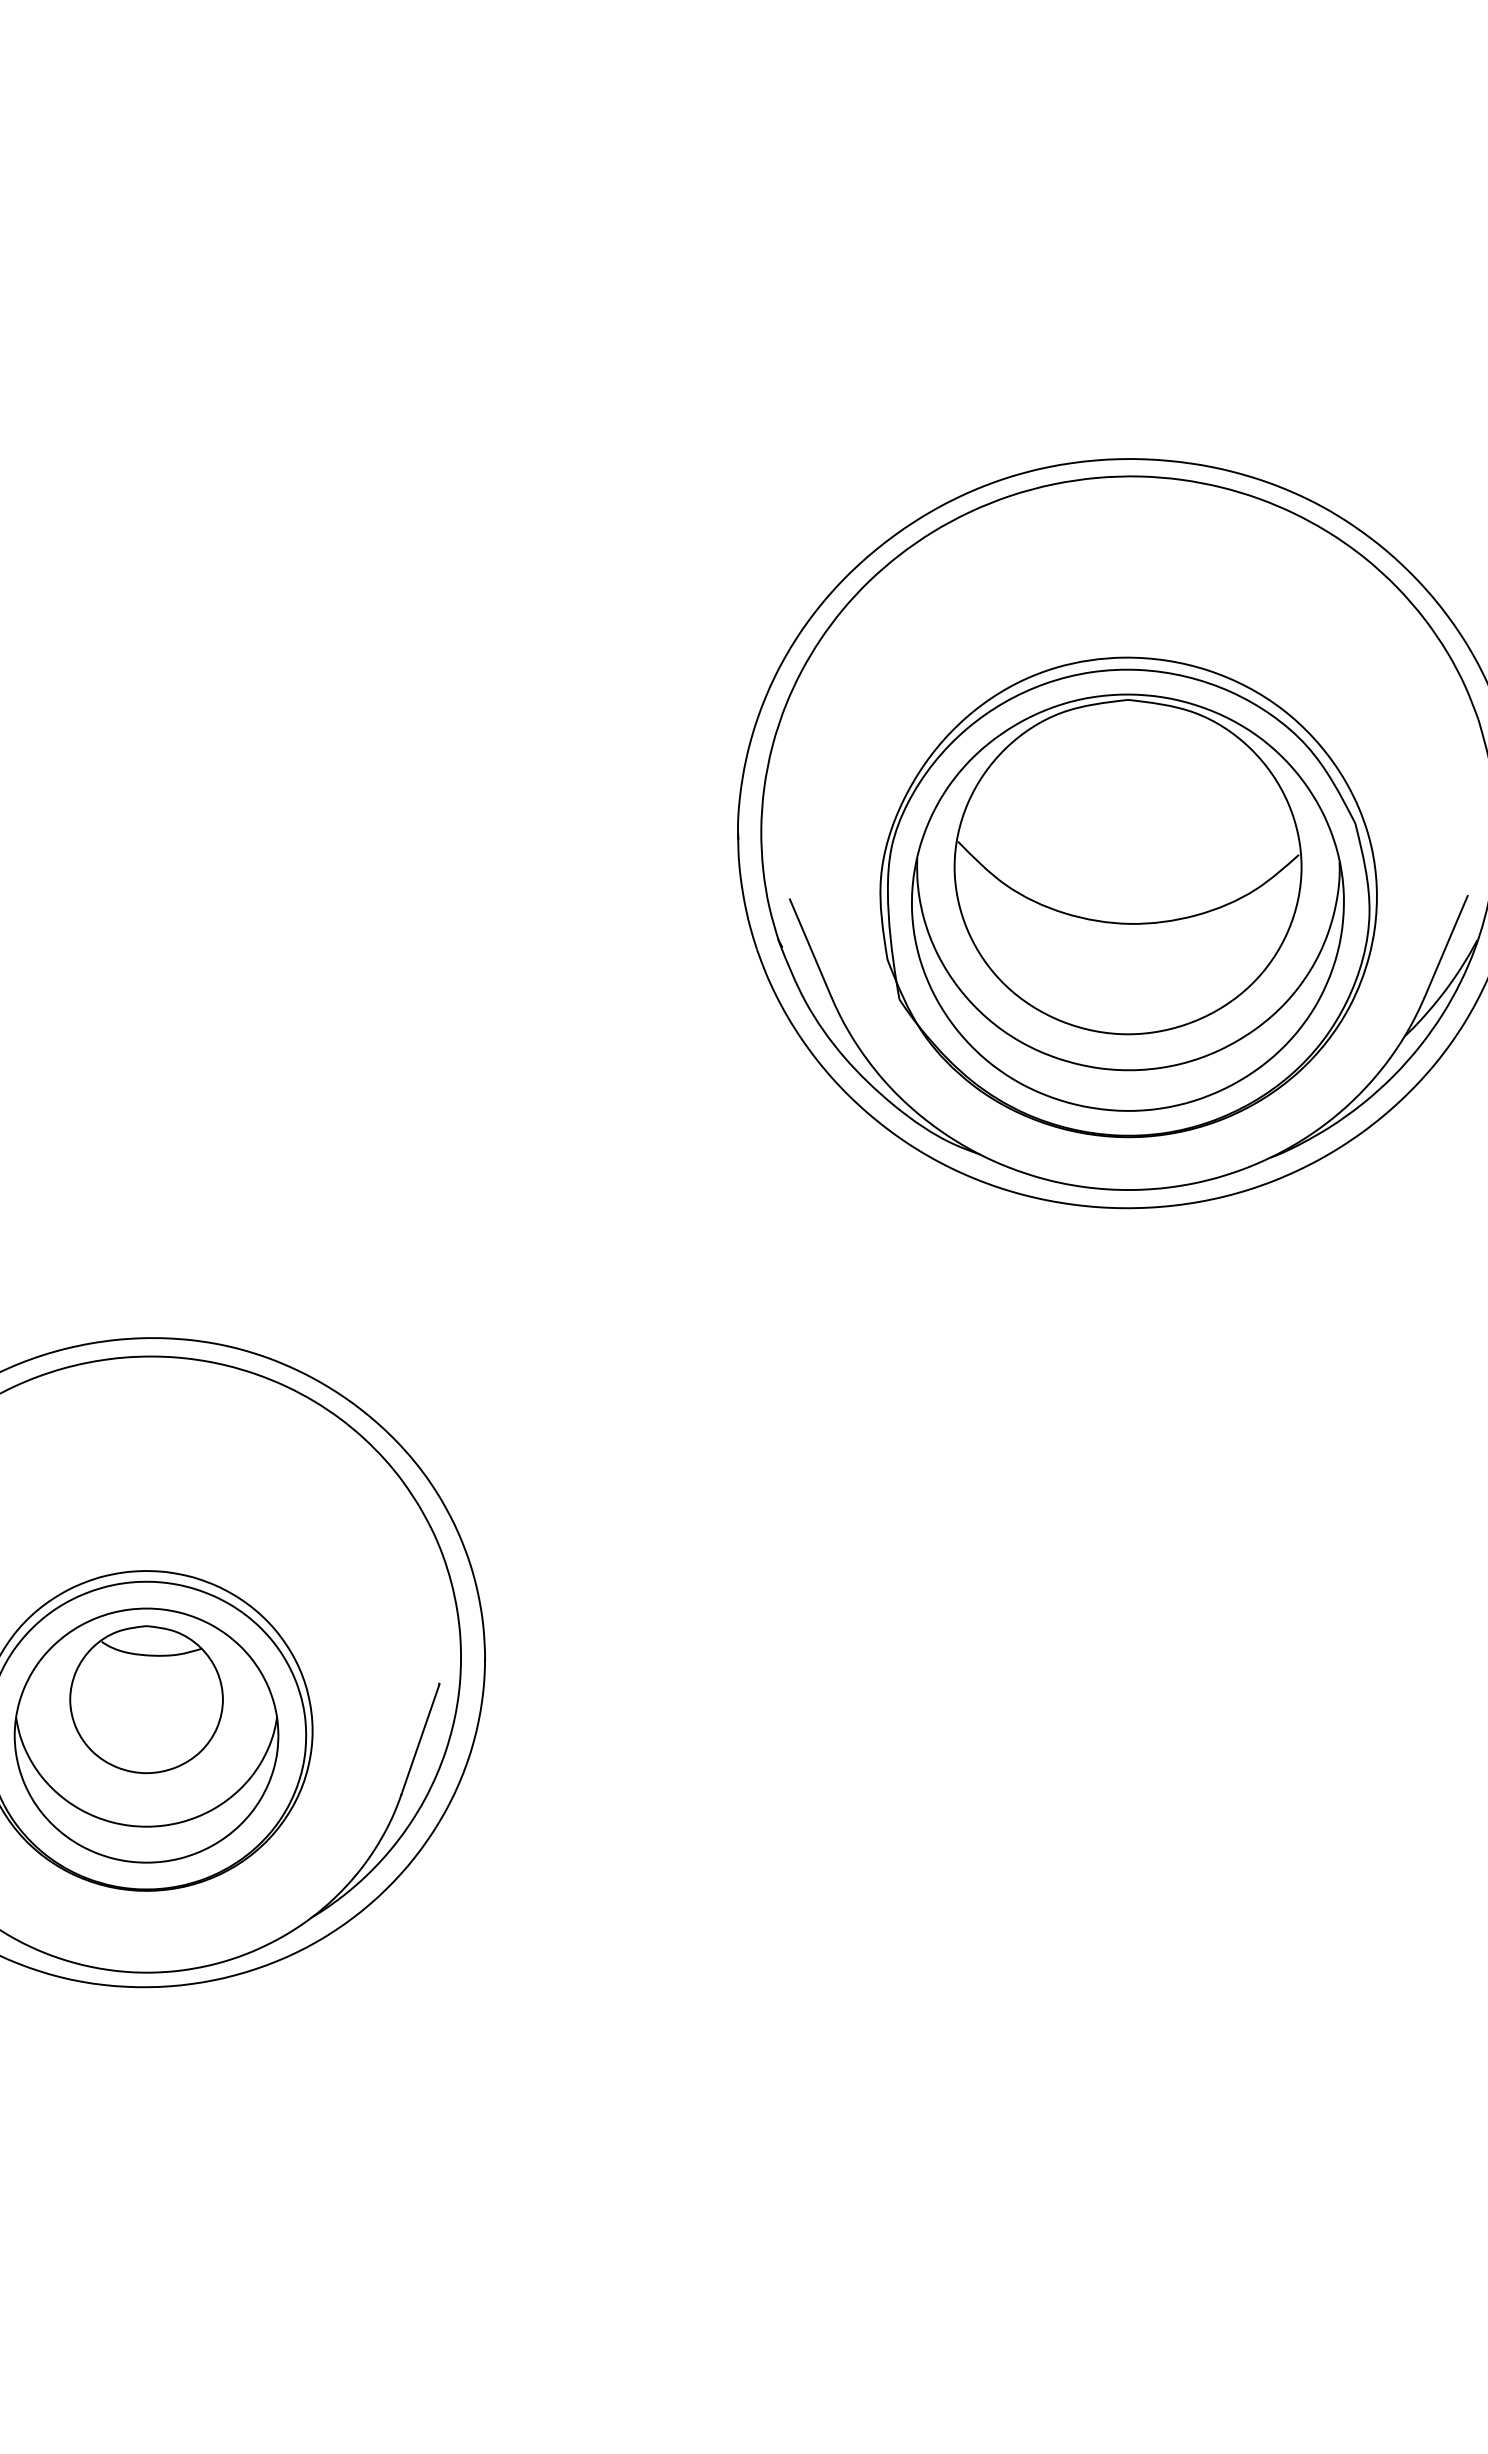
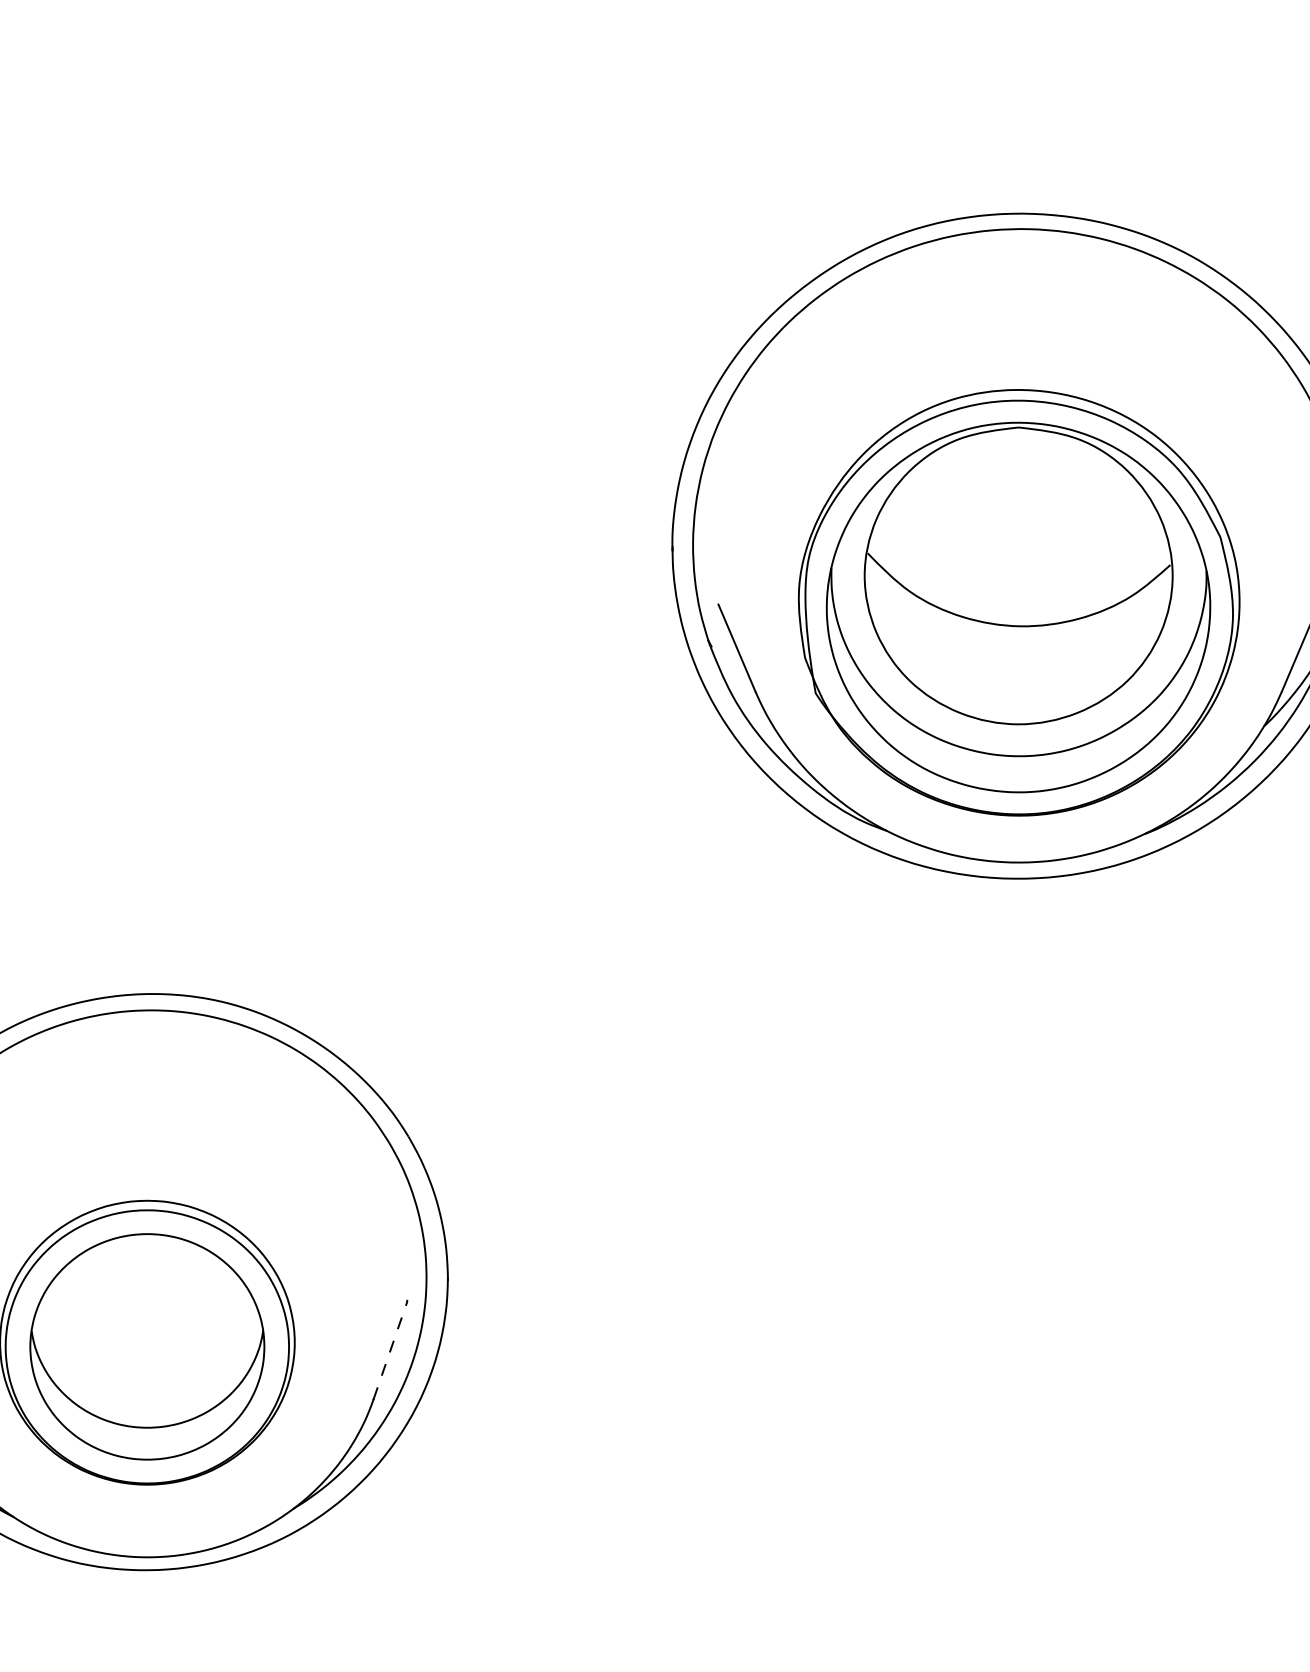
part: (146, 1699) -> (147, 1314), removed
line: (420, 1738) -> (390, 1349), solid -> dashed

